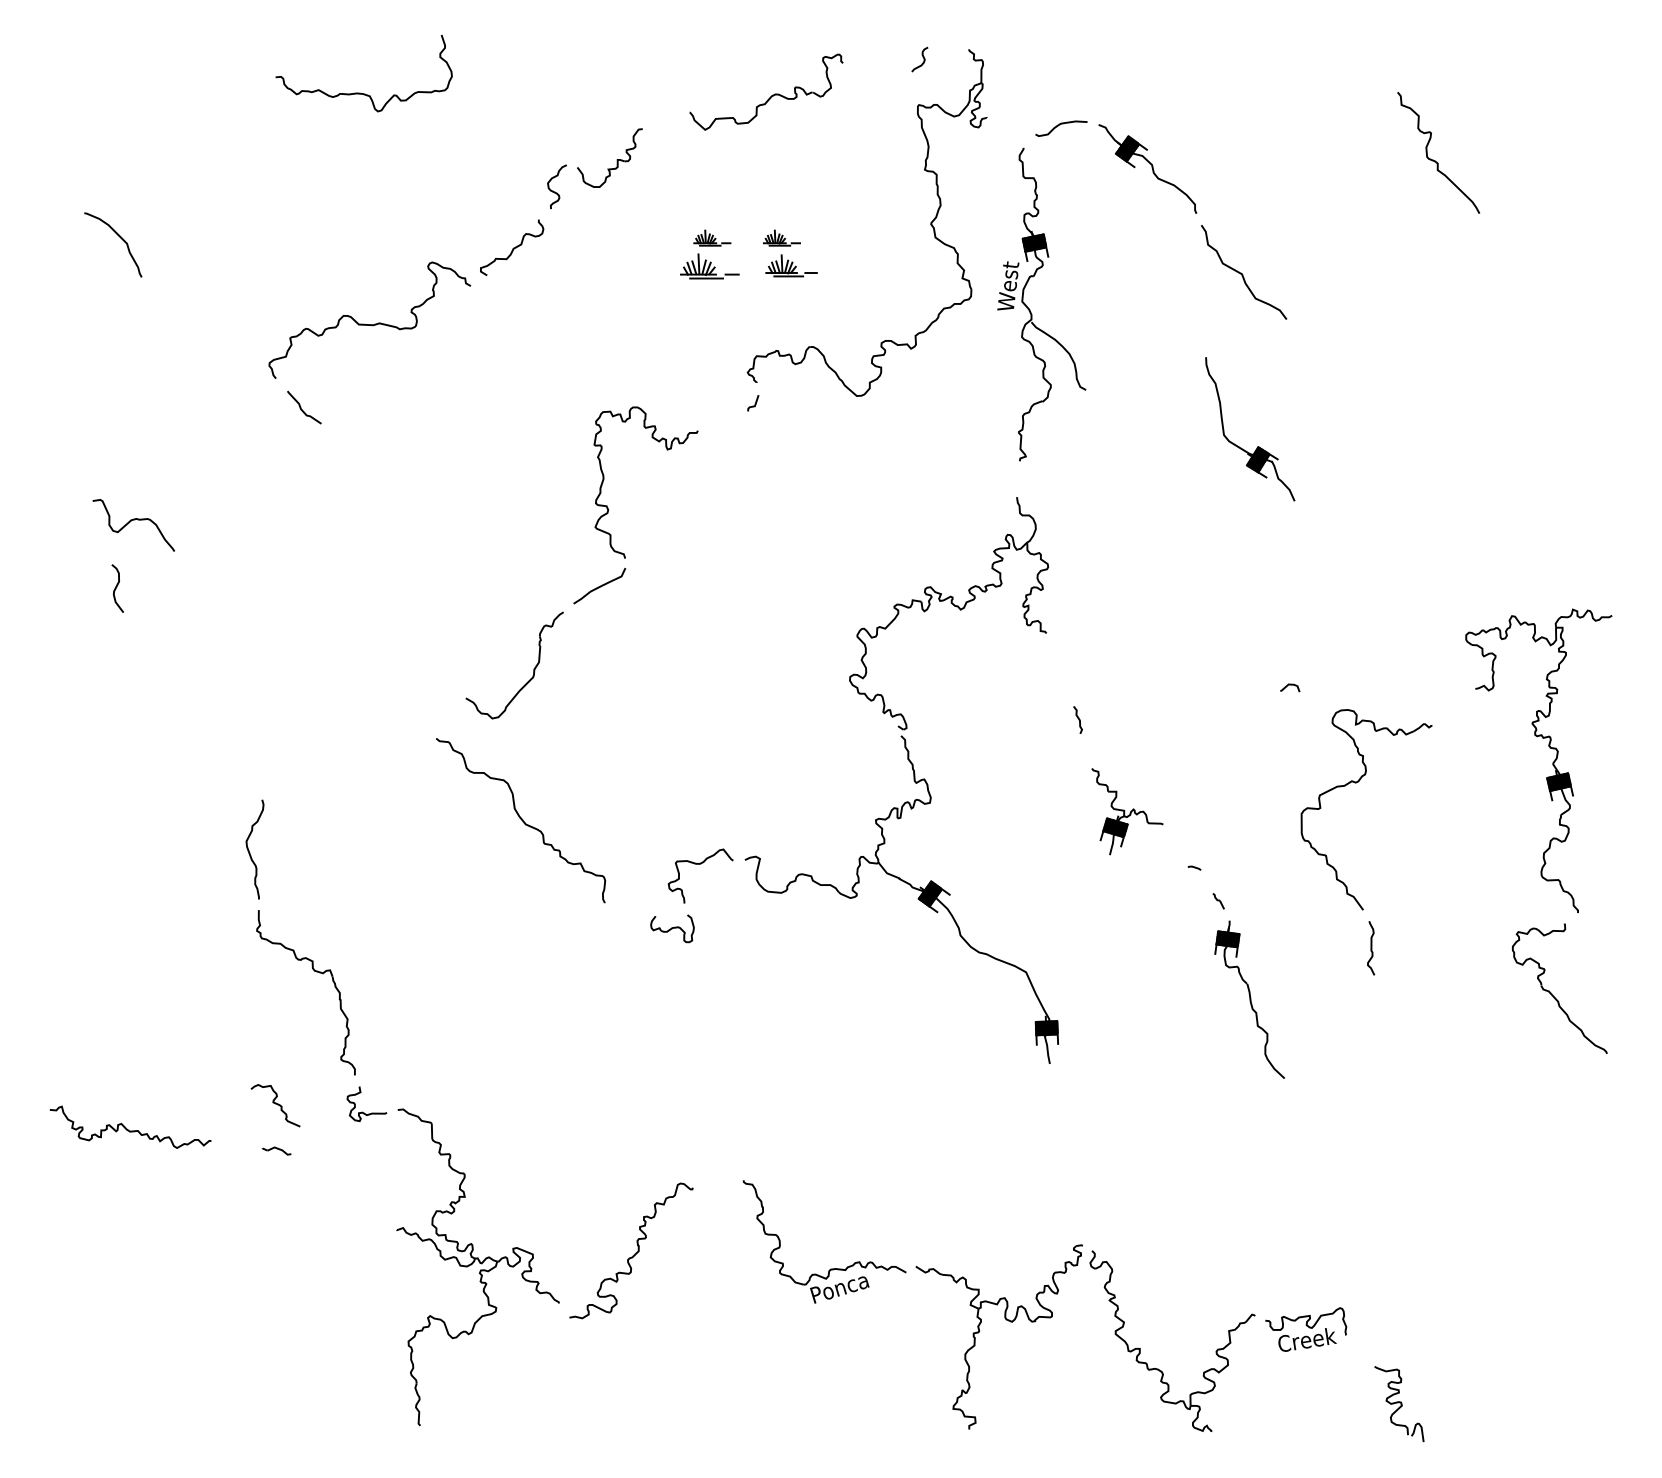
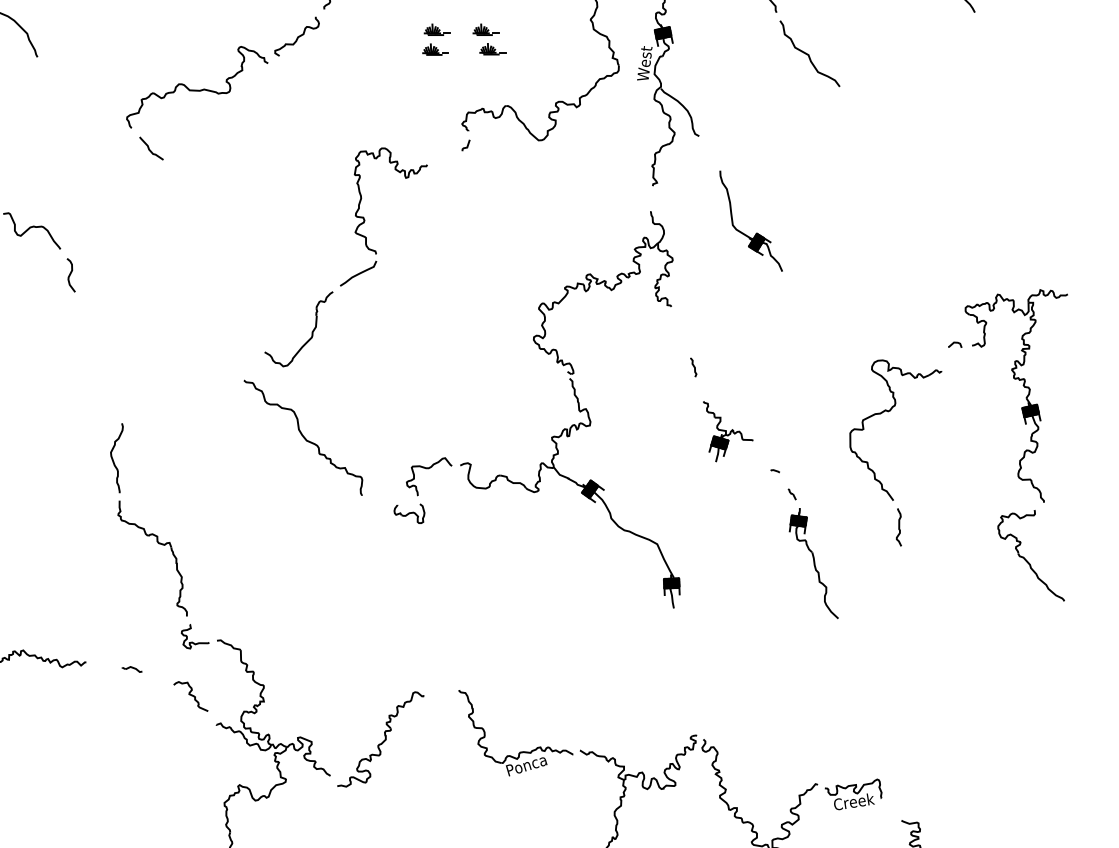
part: (791, 265) -> (492, 48), size x0.71
part: (710, 266) -> (436, 49), size x0.62
part: (1257, 446) -> (756, 233), moved
curve: (117, 587) -> (71, 274), moved
curve: (1290, 685) -> (955, 343), moved
curve: (275, 1104) -> (190, 695), moved

